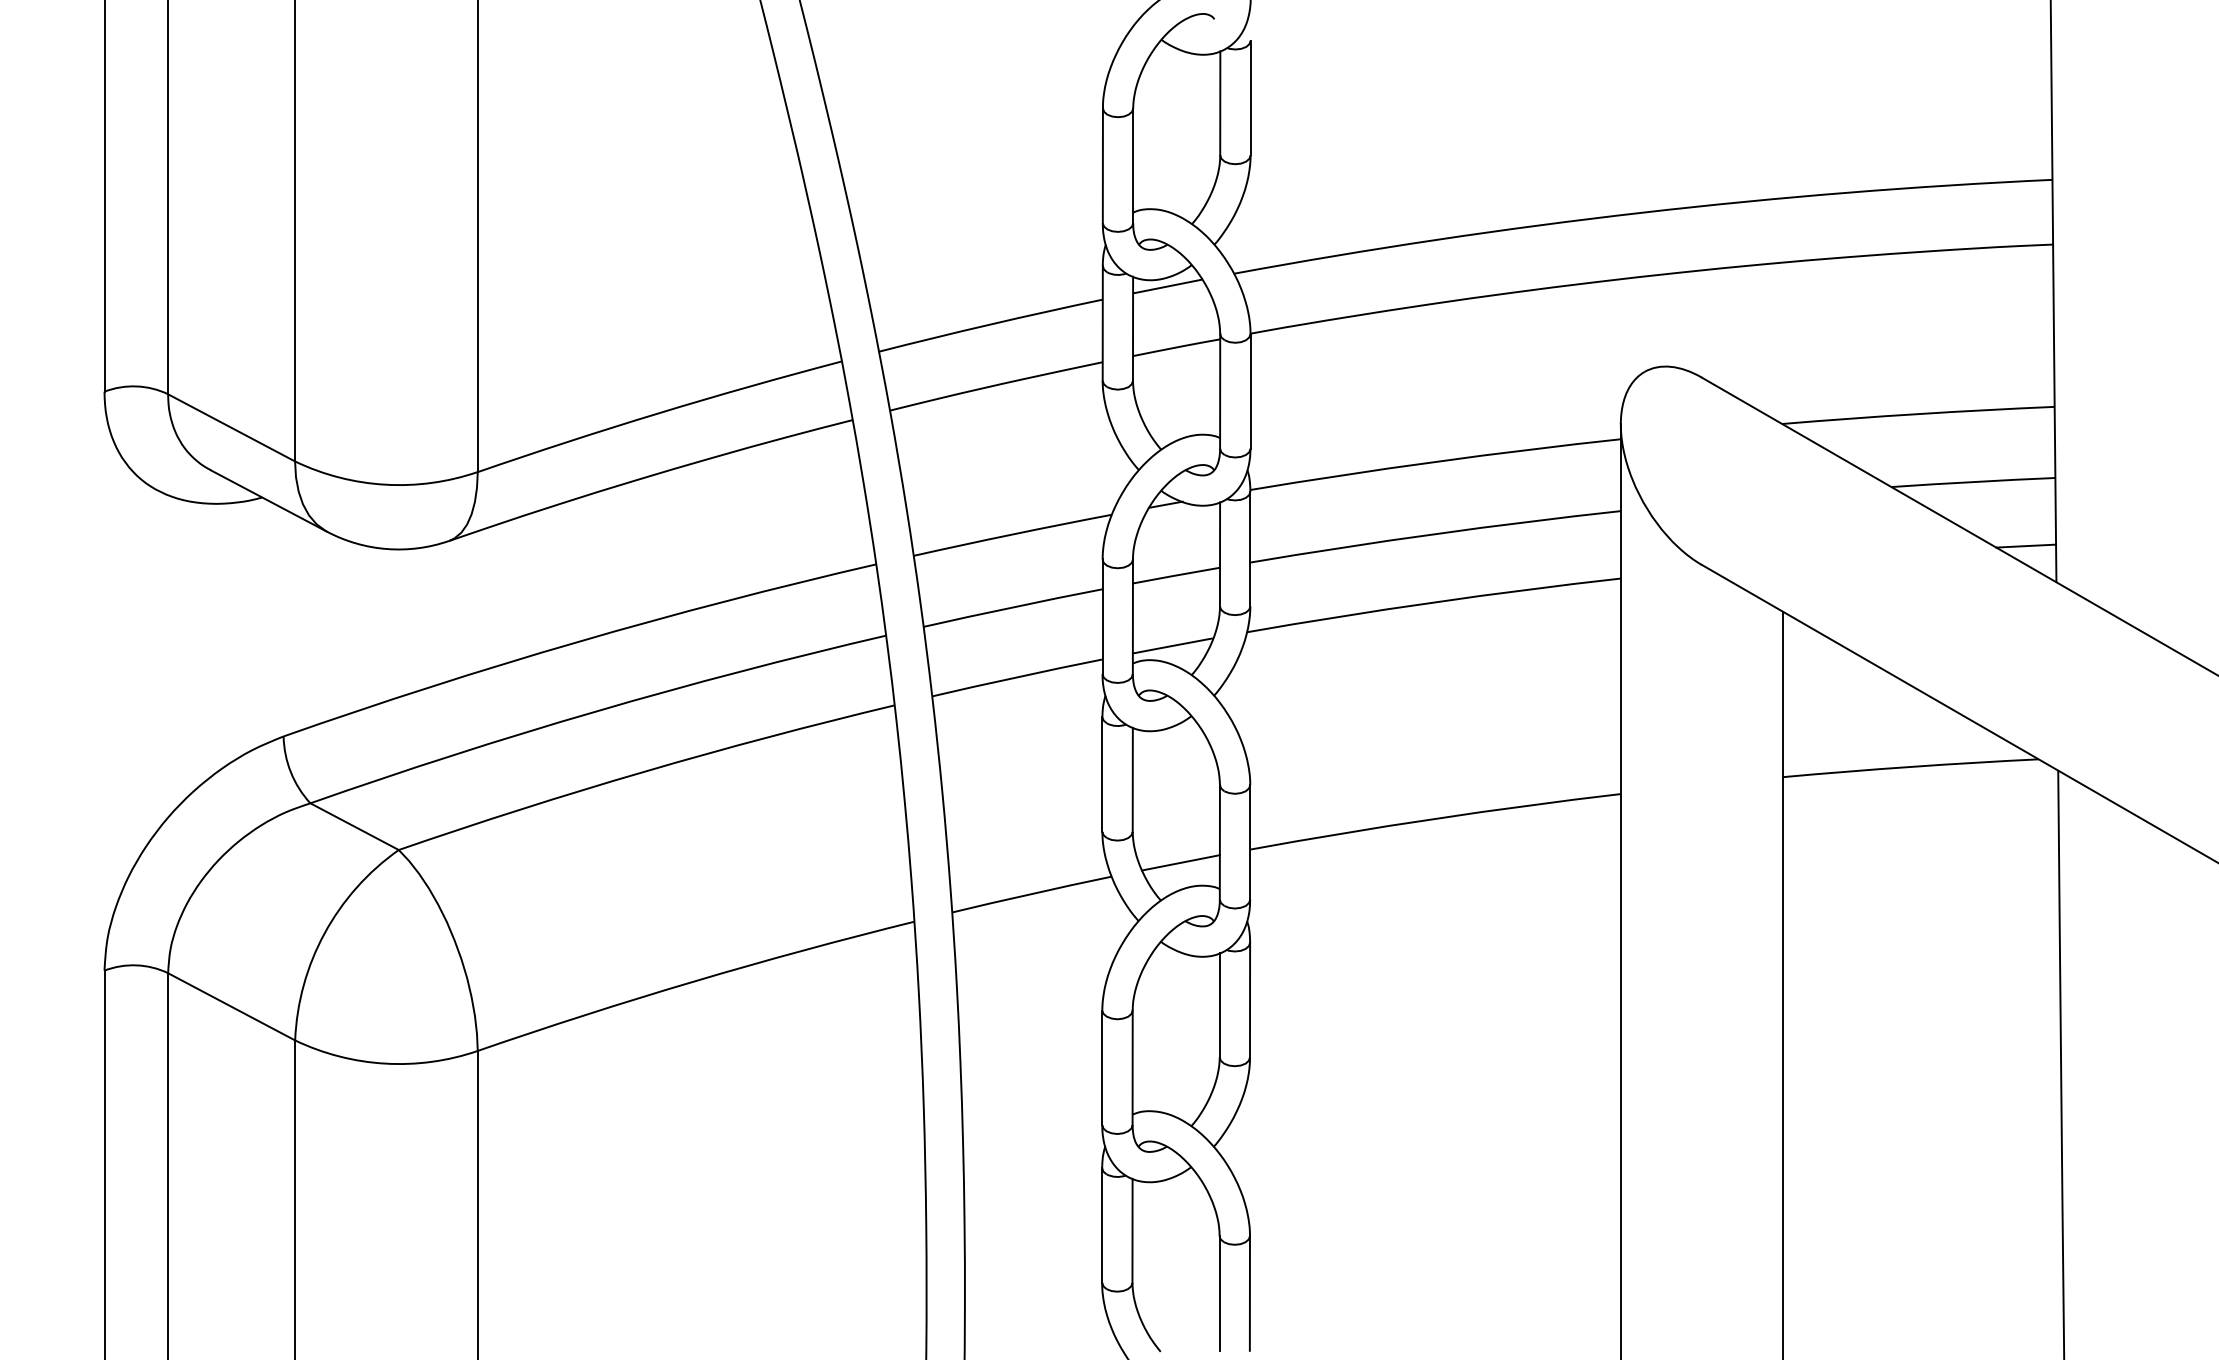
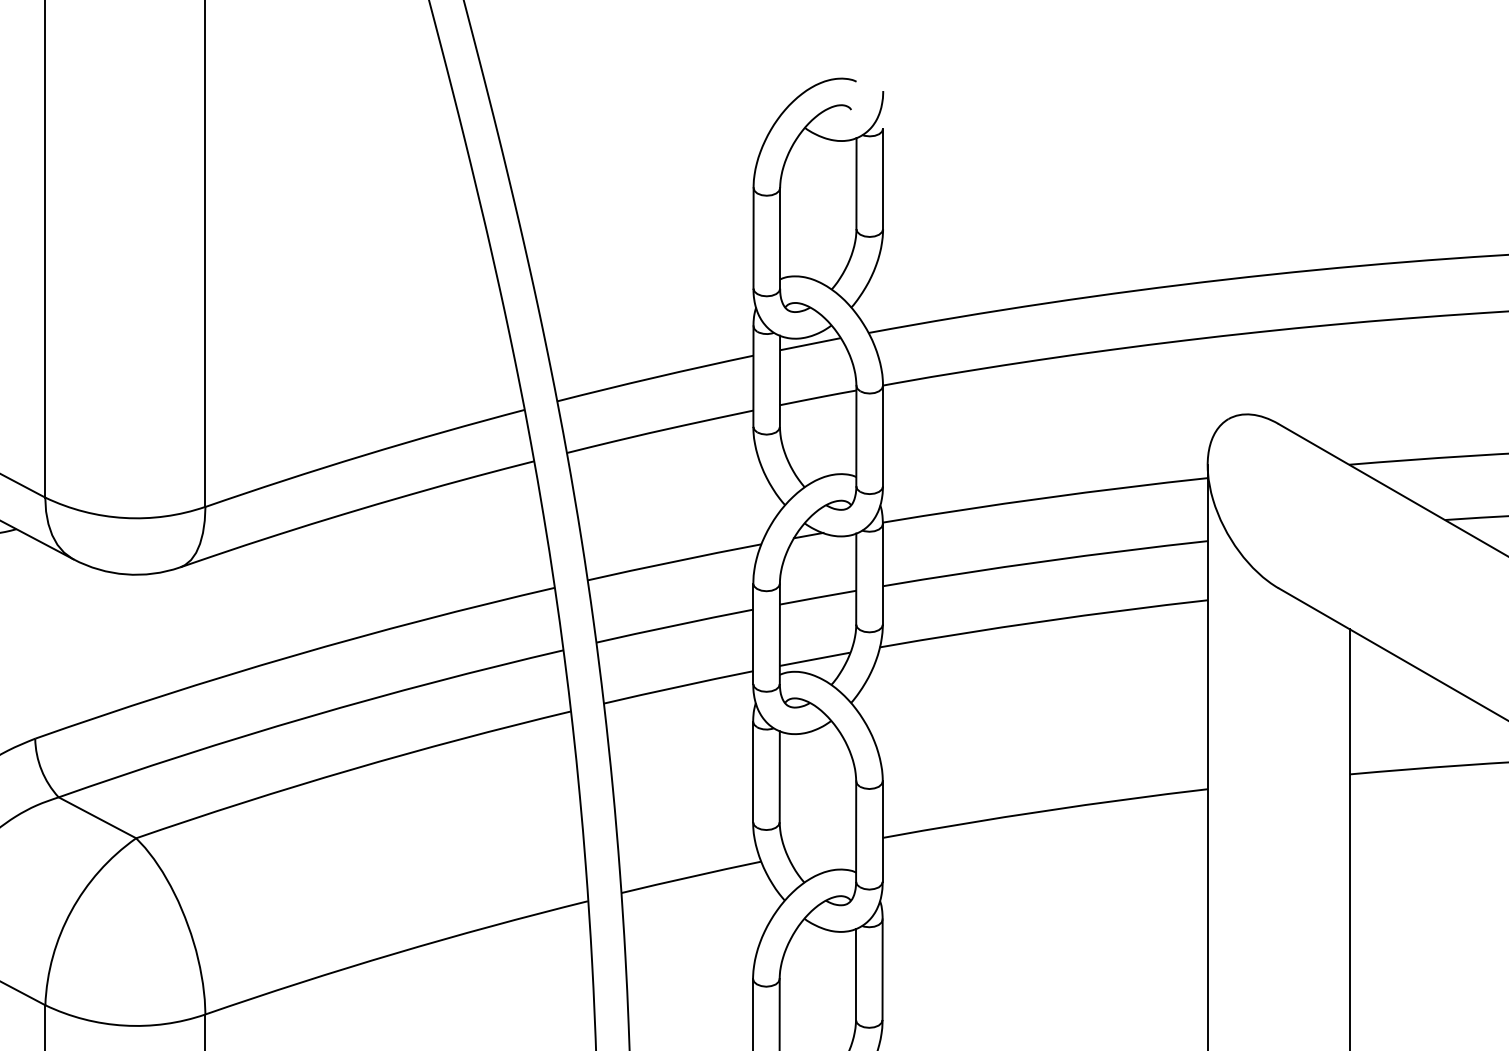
line: (1180, 862) -> (821, 849), removed

